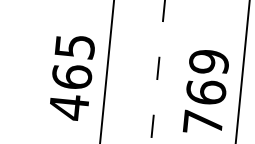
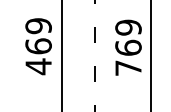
text: (74, 47) -> (38, 26), 465 -> 469

